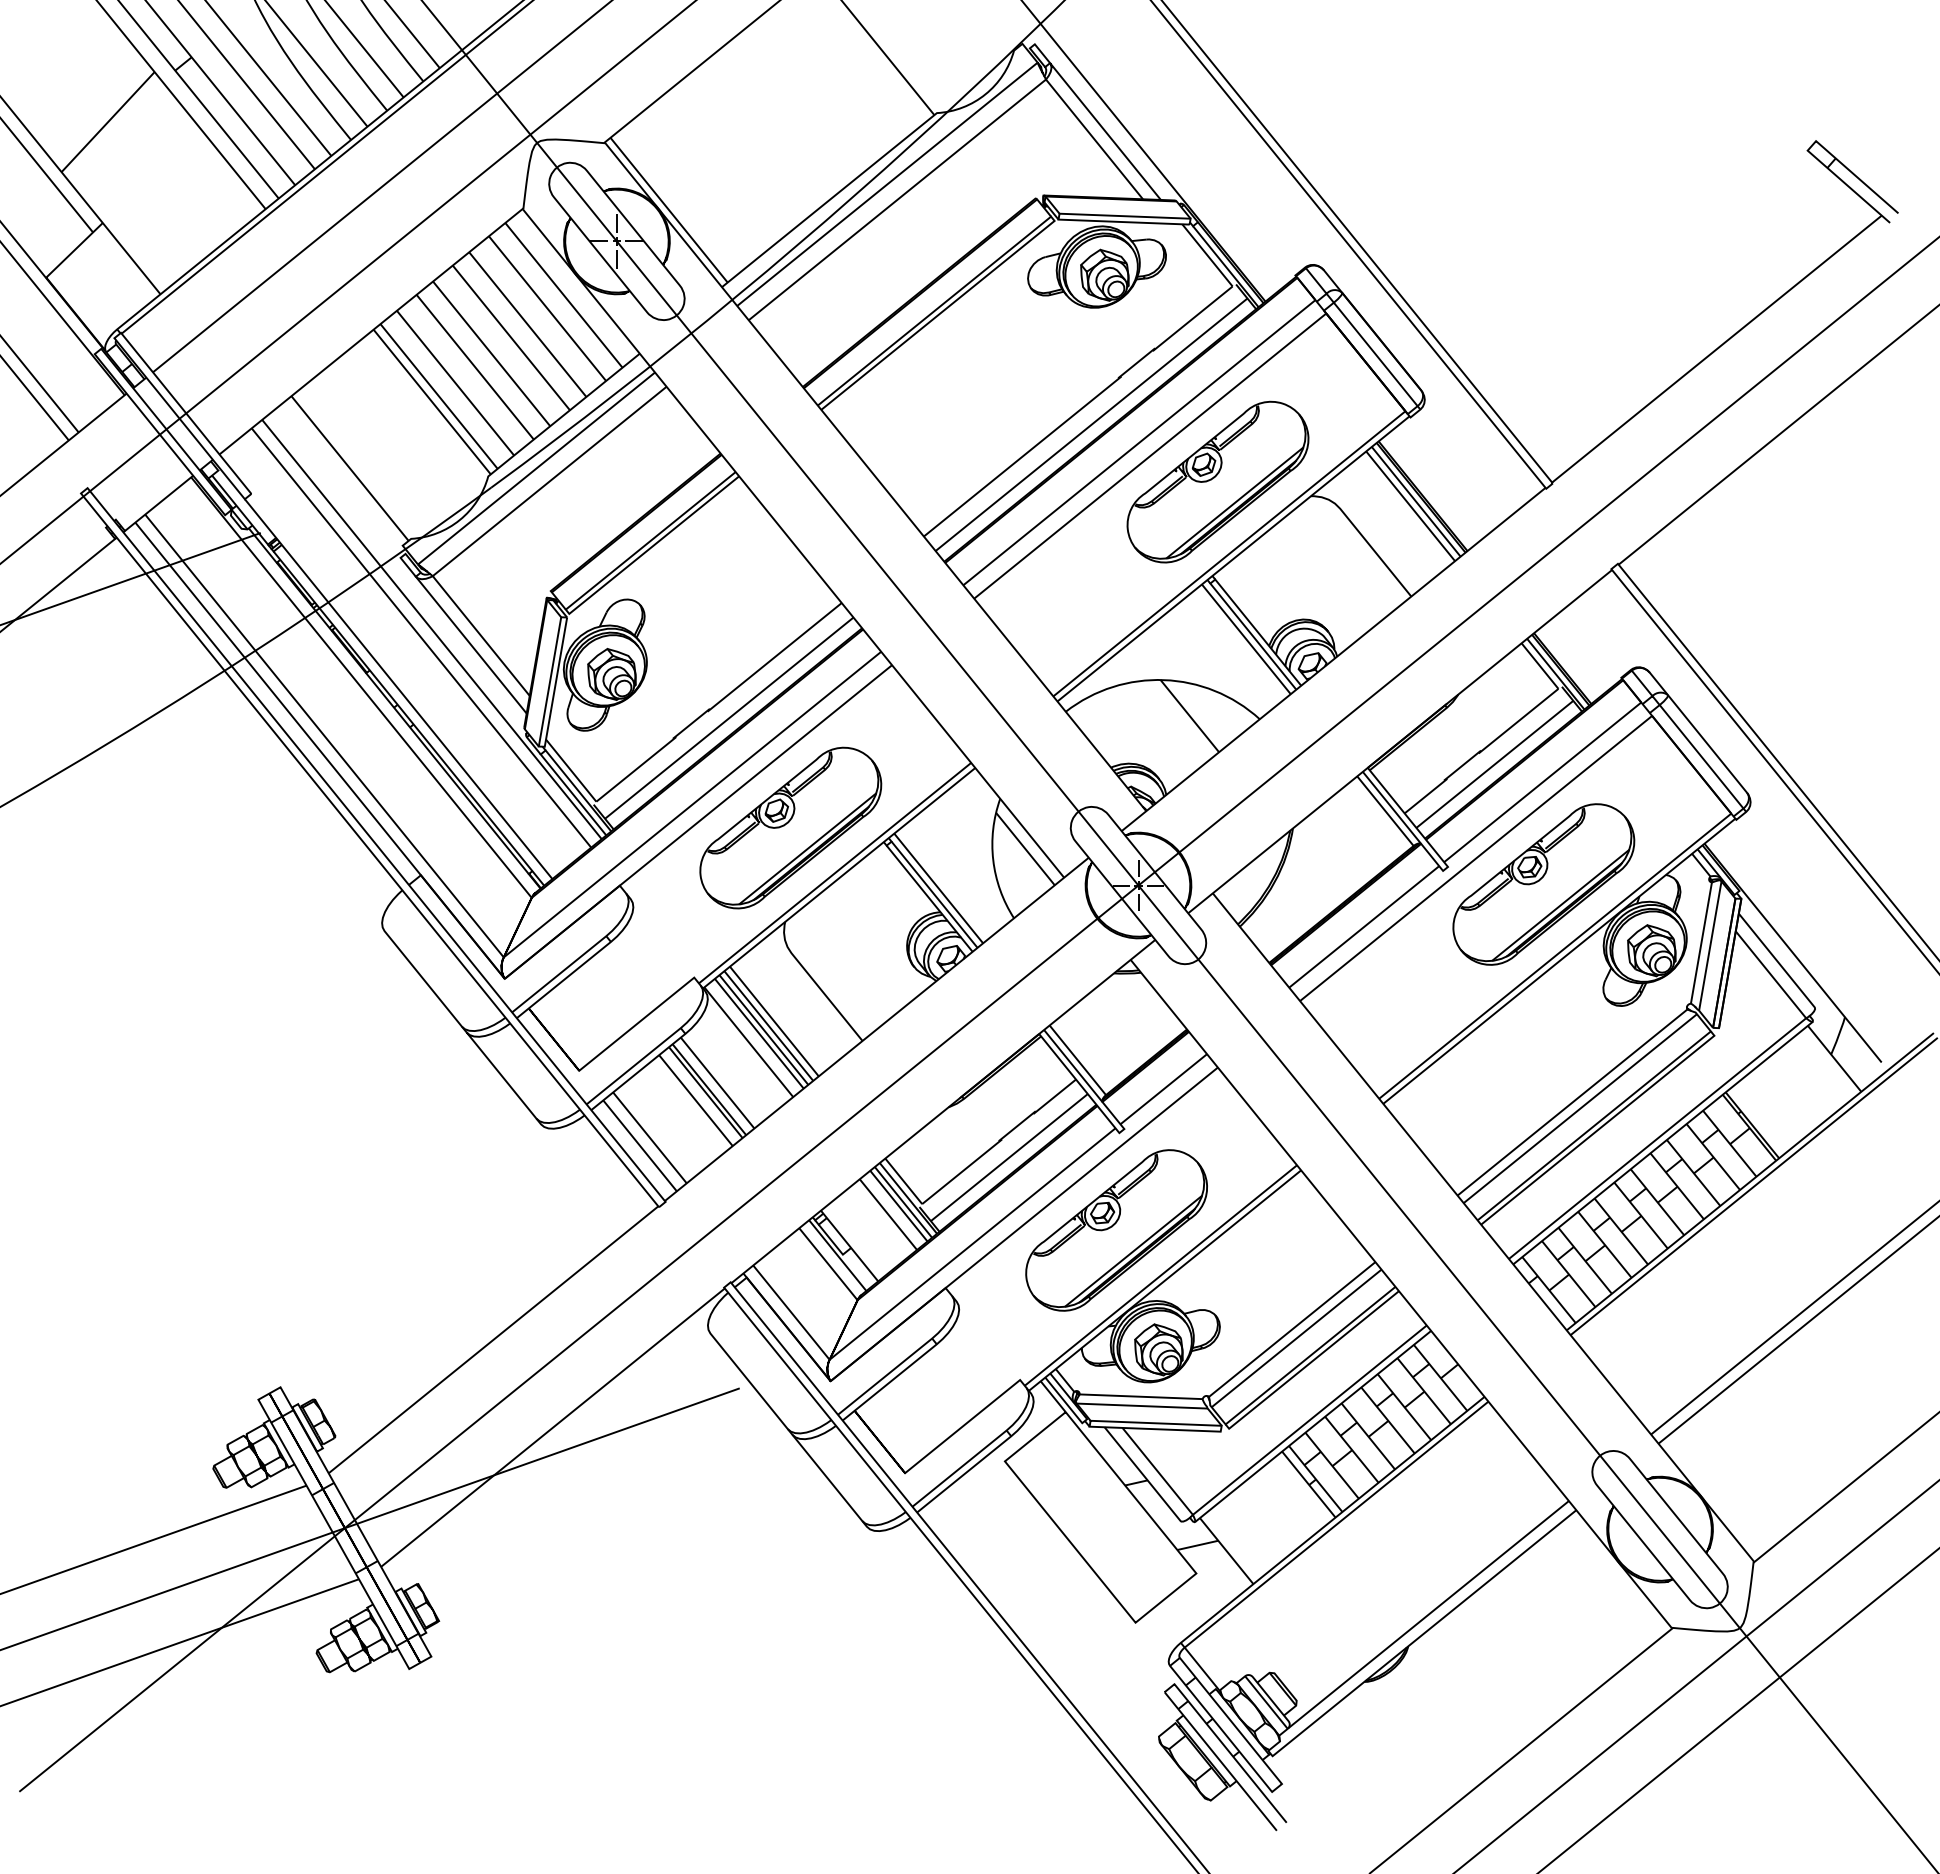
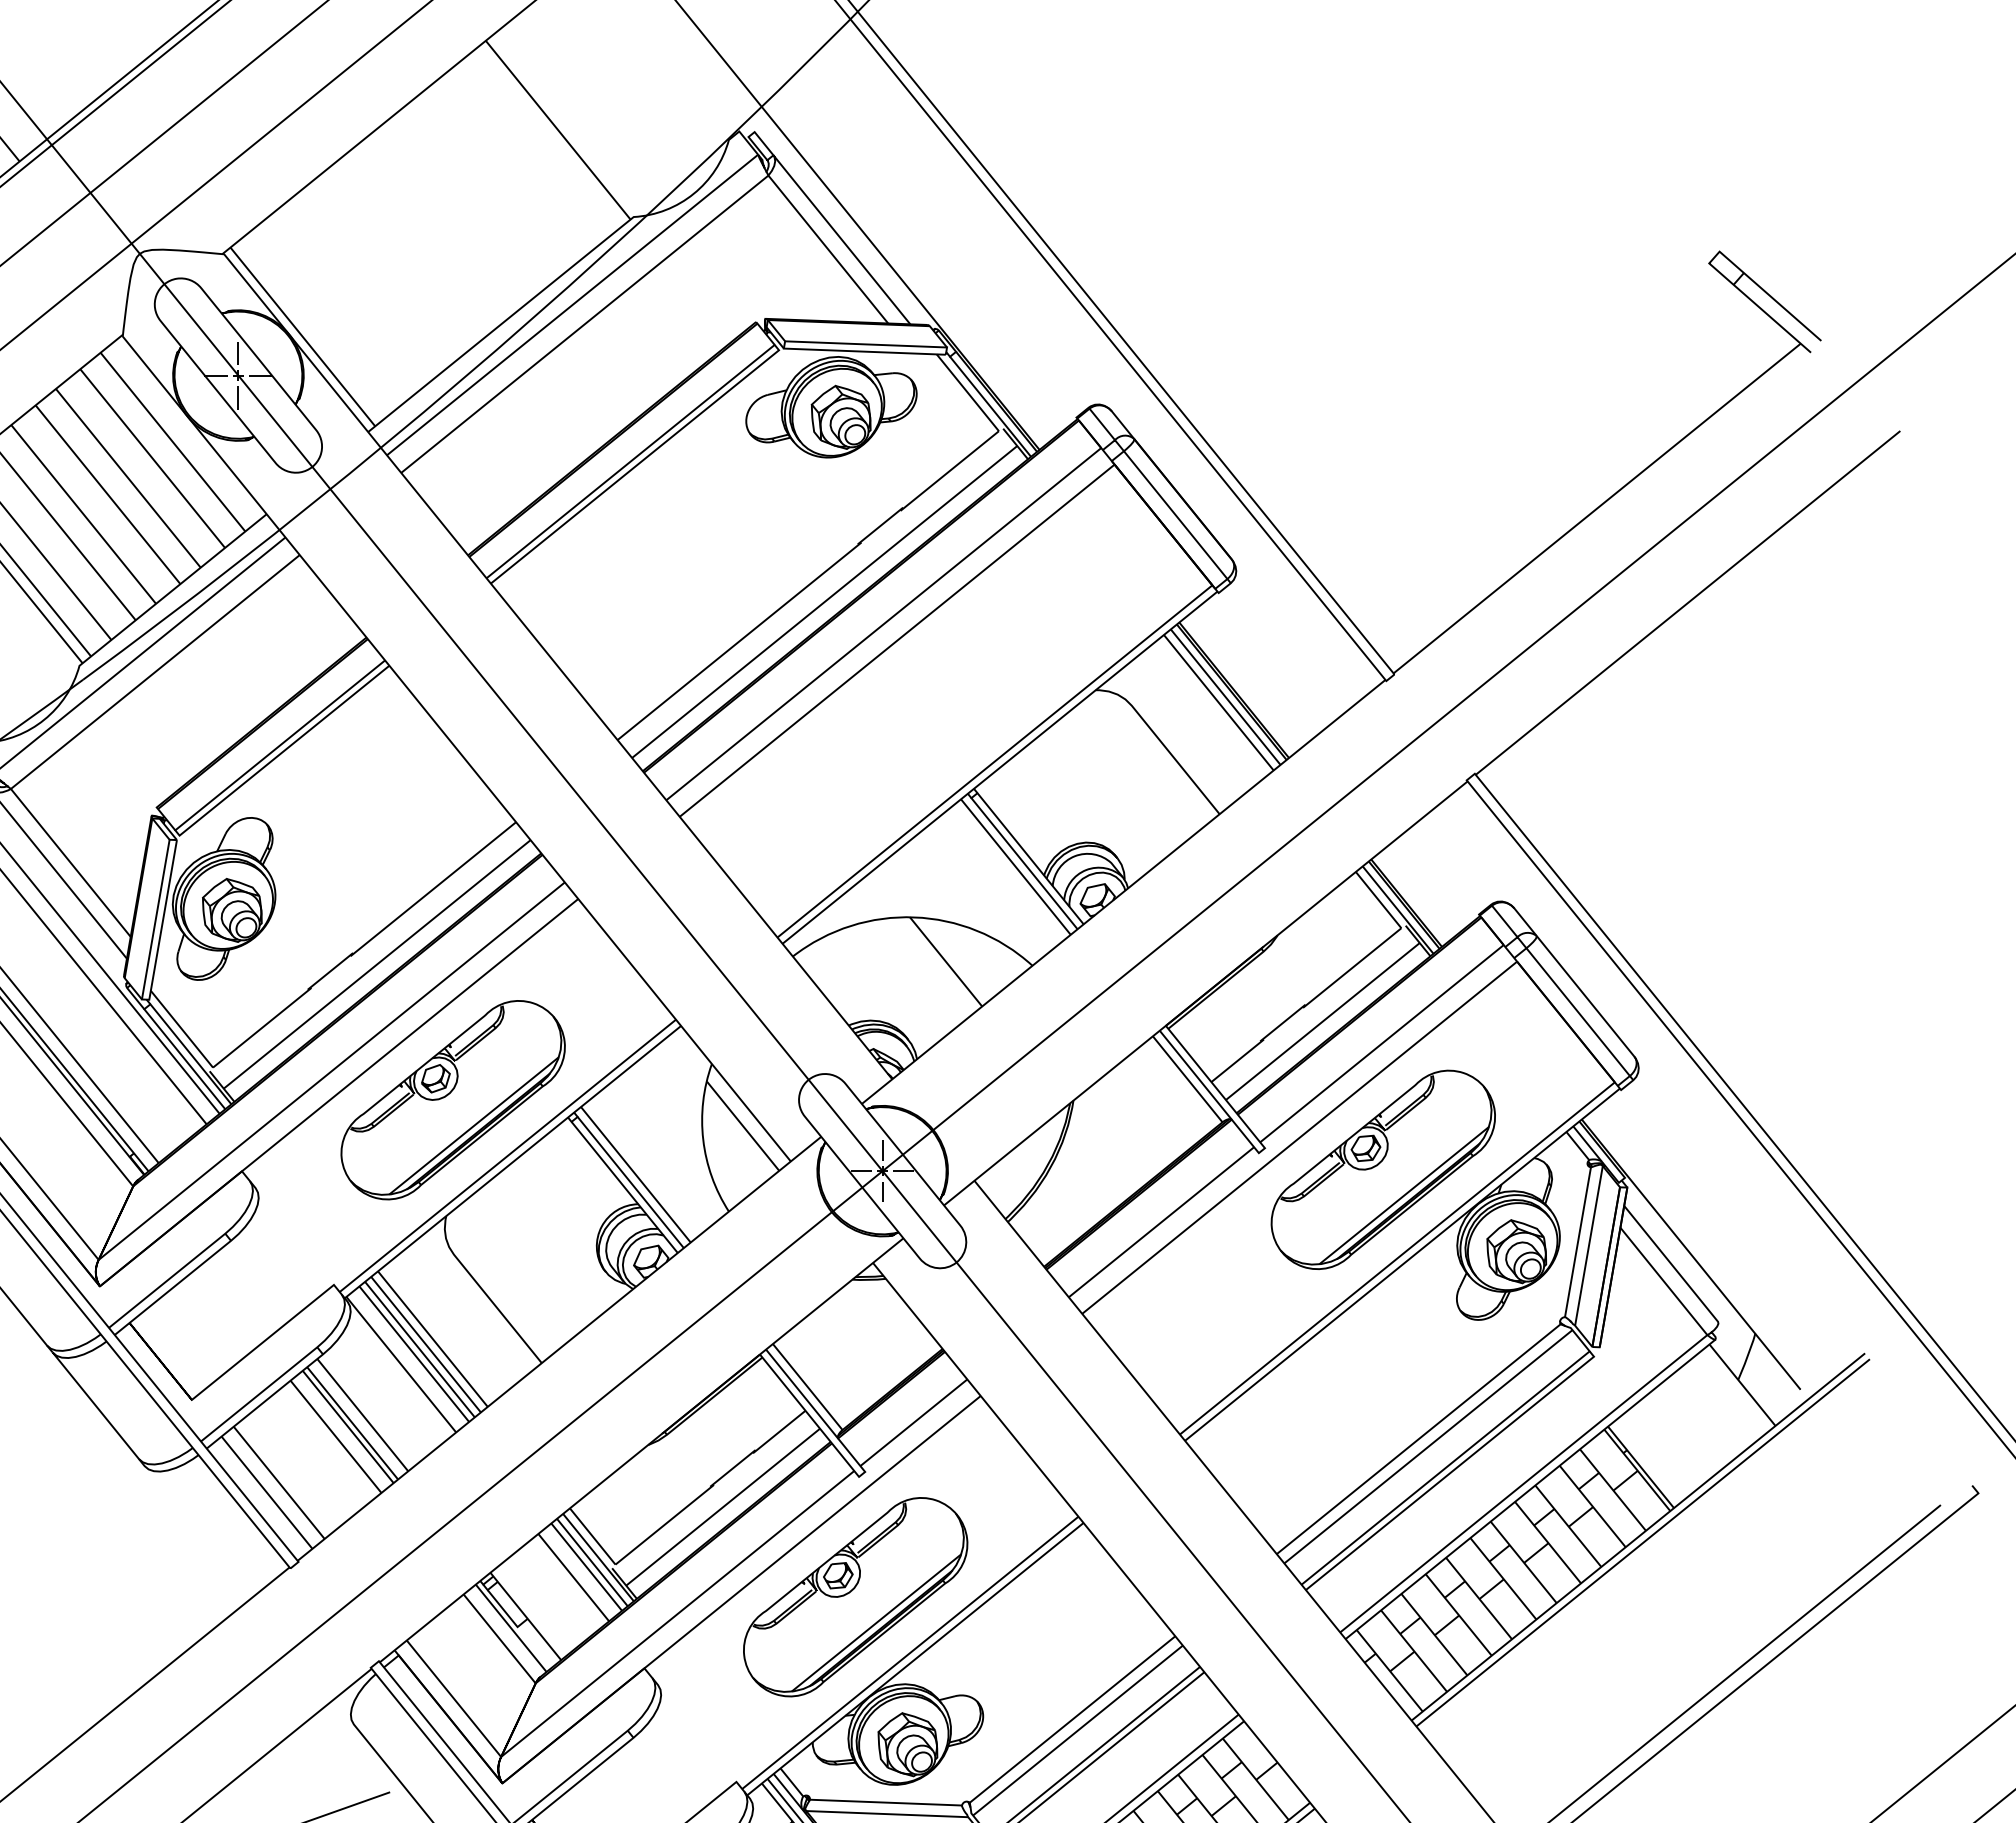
part: (1217, 481) -> (980, 672), removed

